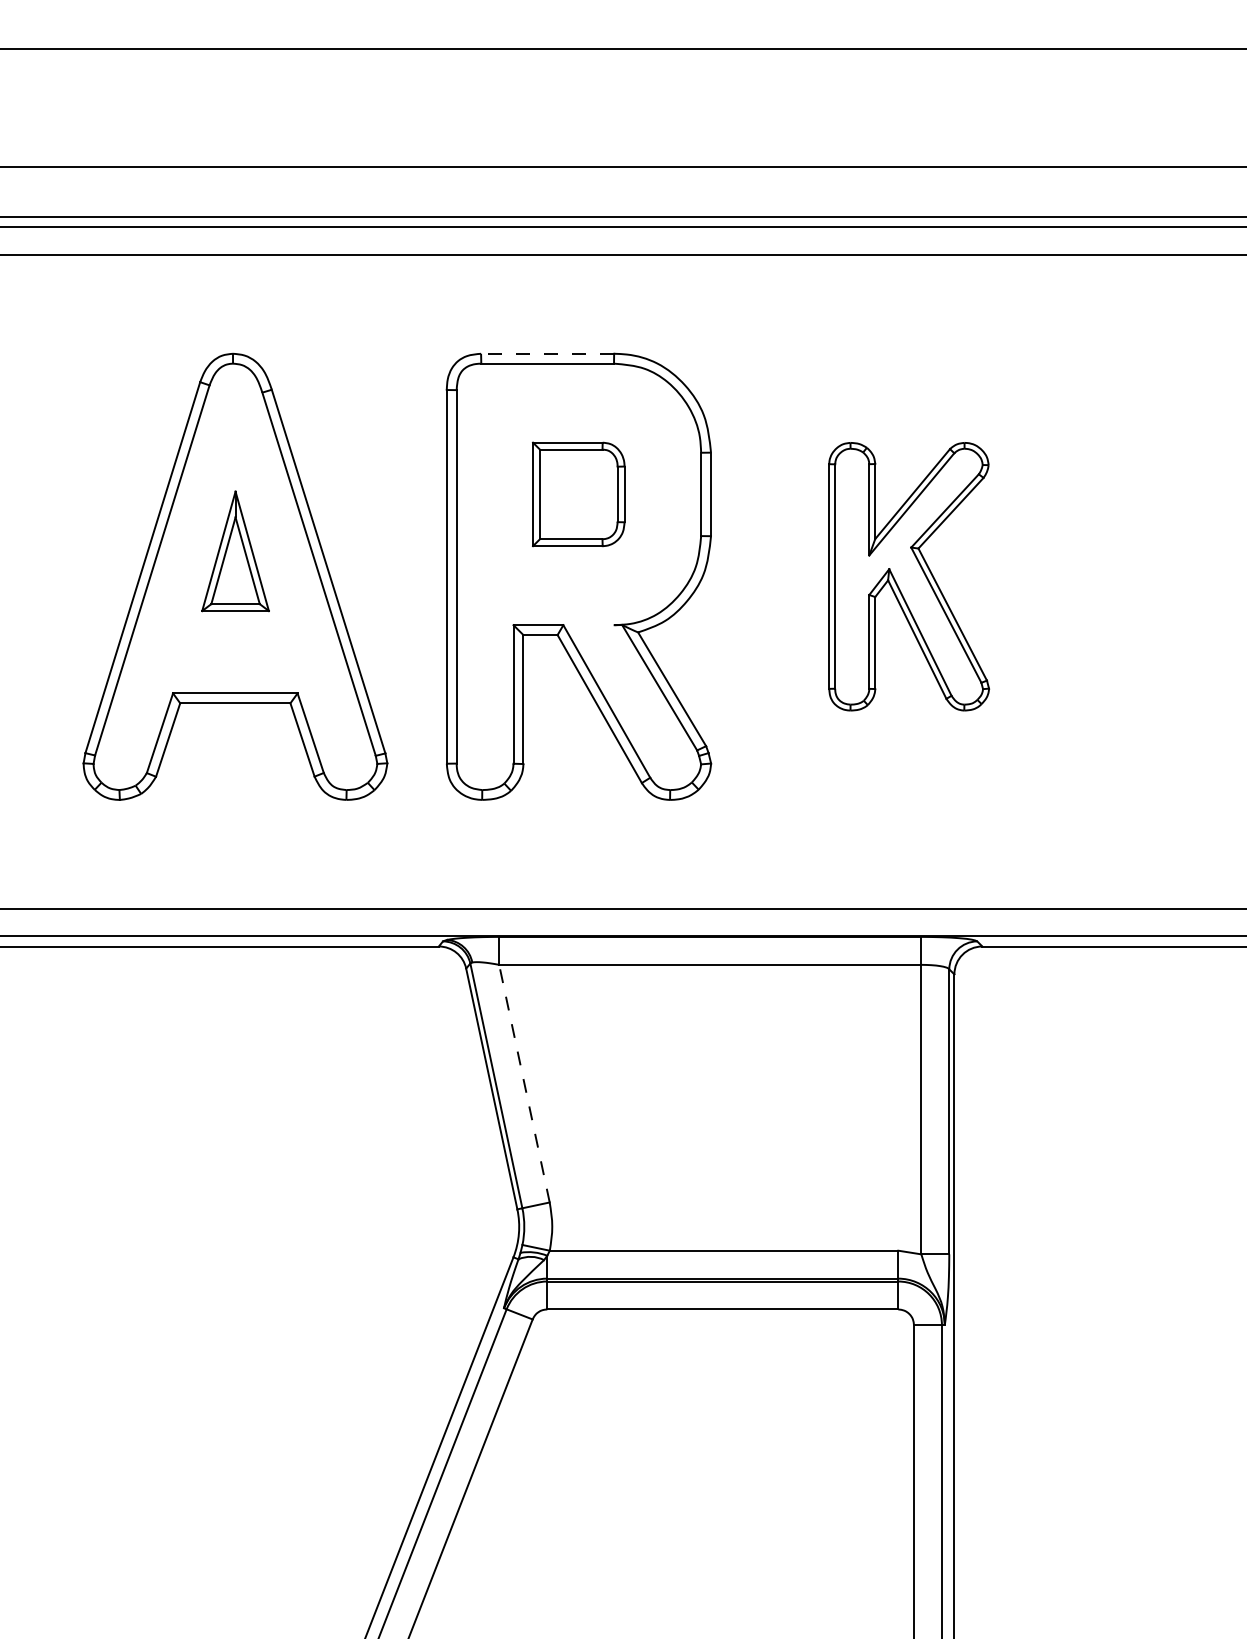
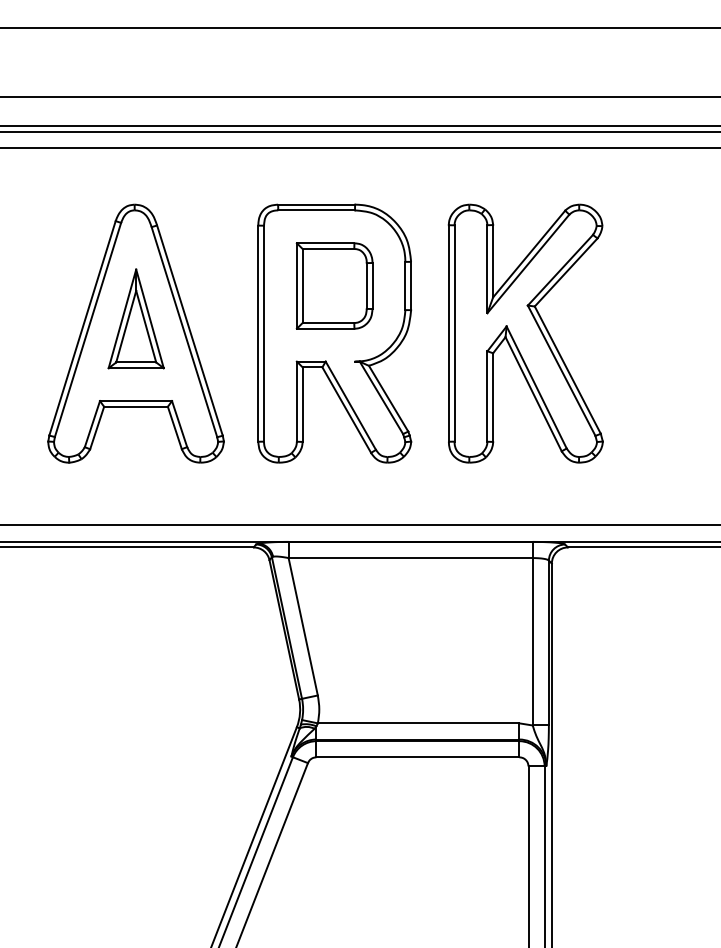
line: (547, 353) -> (316, 204), dashed -> solid
part: (578, 493) -> (334, 285), size x1.43
part: (234, 550) -> (135, 318), size x1.43
part: (908, 576) -> (525, 333), size x1.67
line: (524, 1083) -> (303, 626), dashed -> solid

